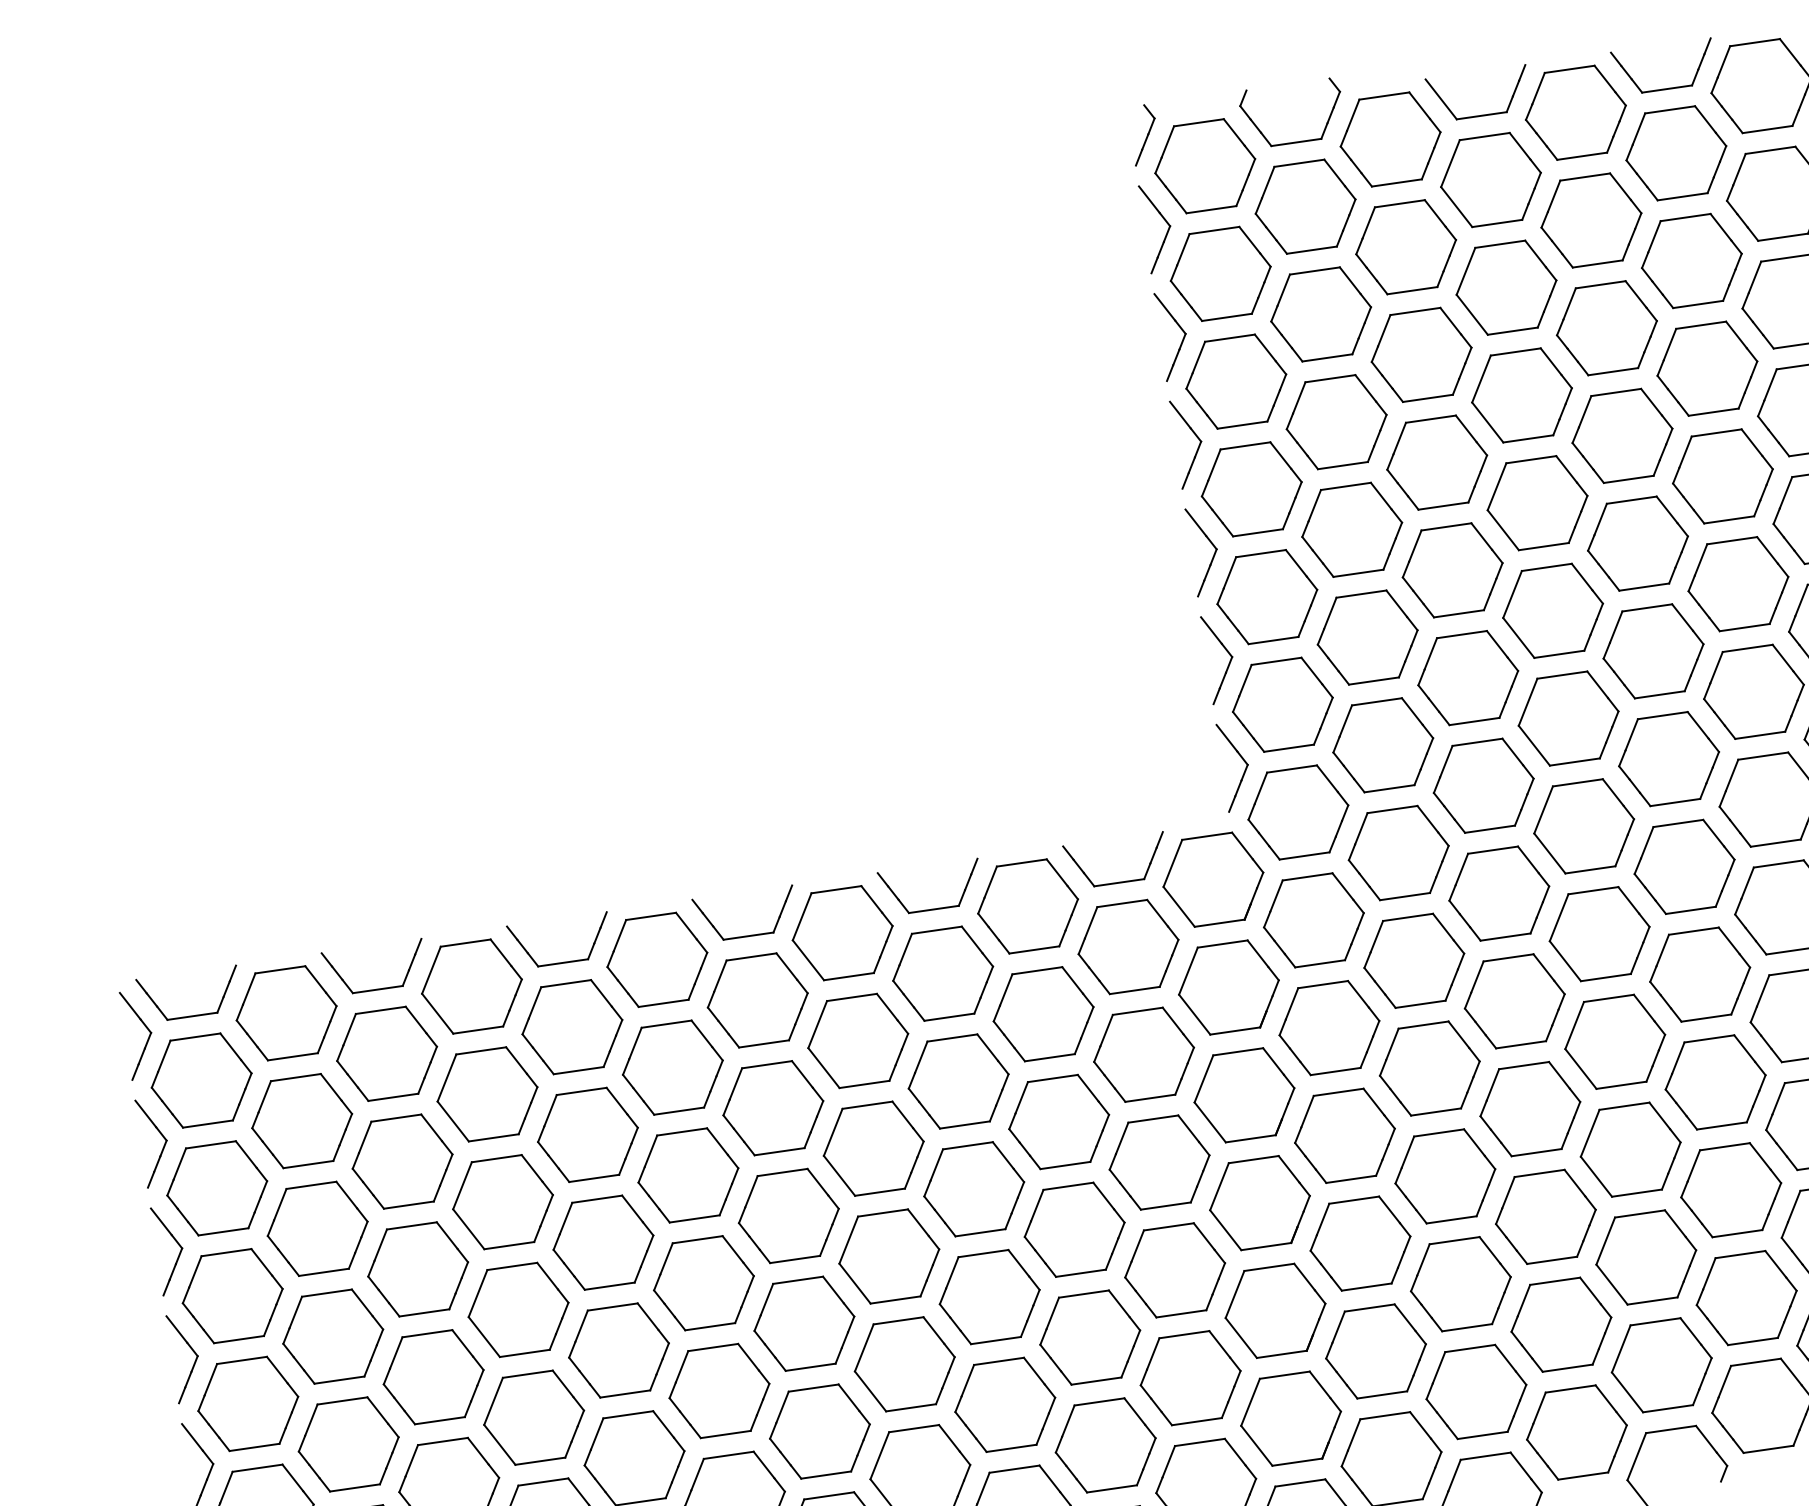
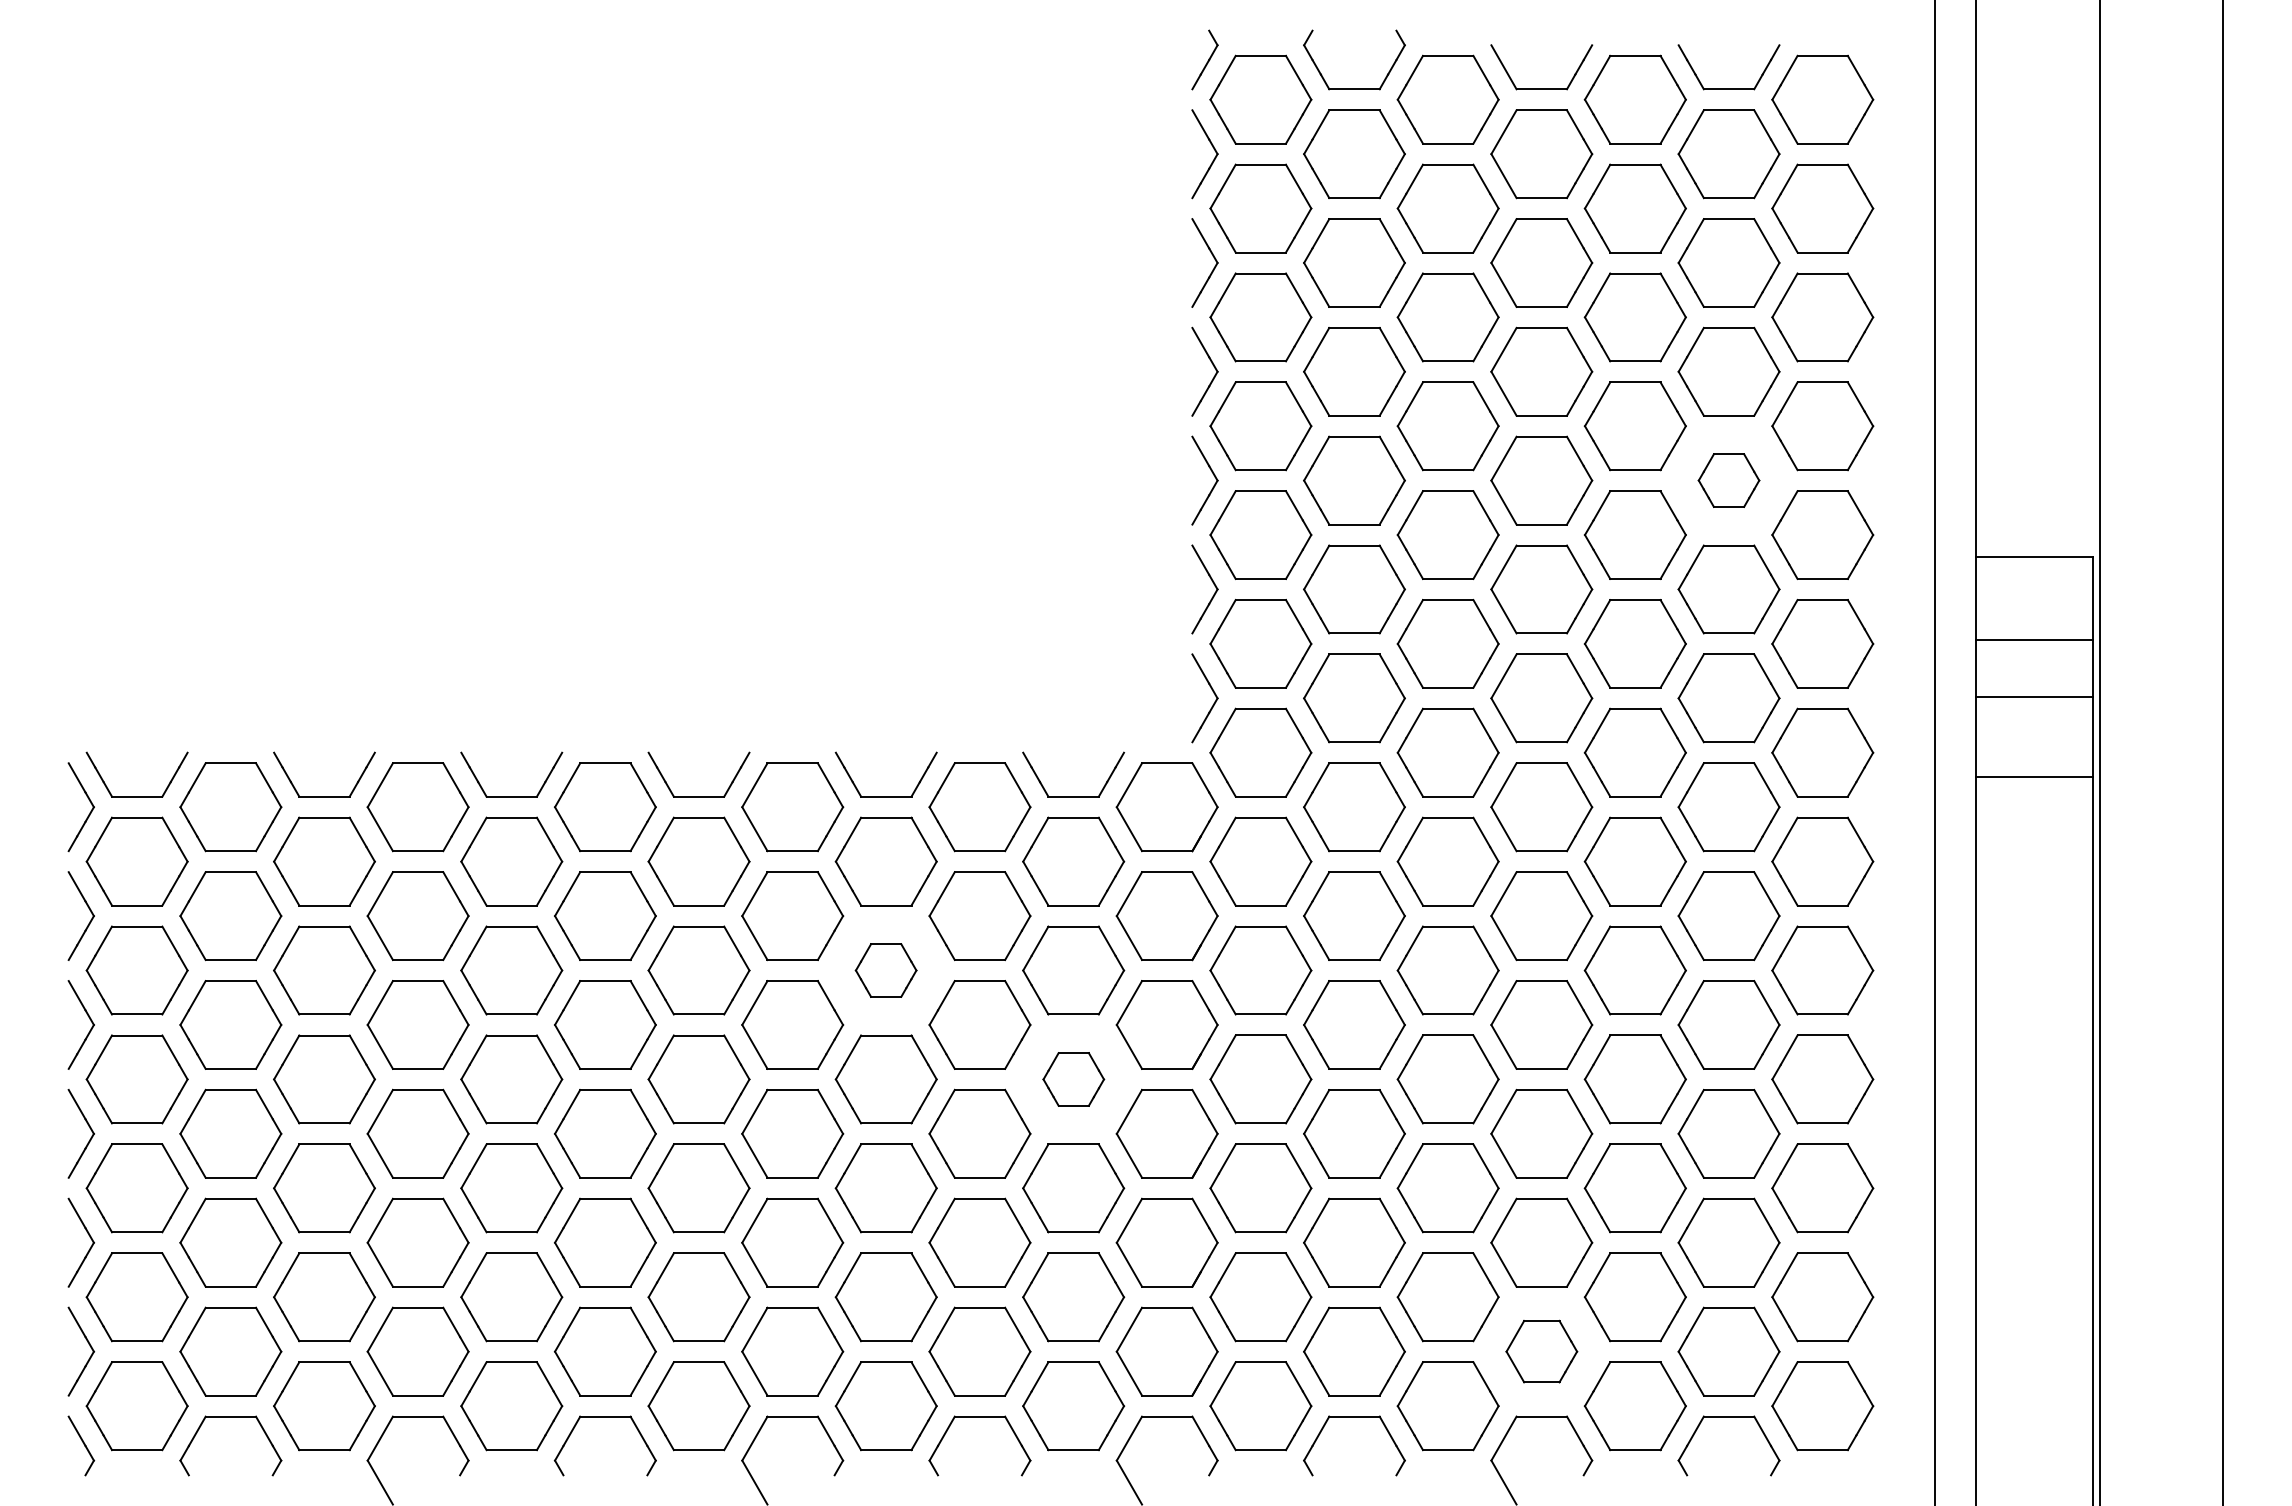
part: (1722, 476) -> (1728, 480), size x0.6
part: (957, 1081) -> (885, 970), size x0.6
part: (1159, 1162) -> (1073, 1079), size x0.6
part: (1661, 1365) -> (1541, 1351), size x0.7

